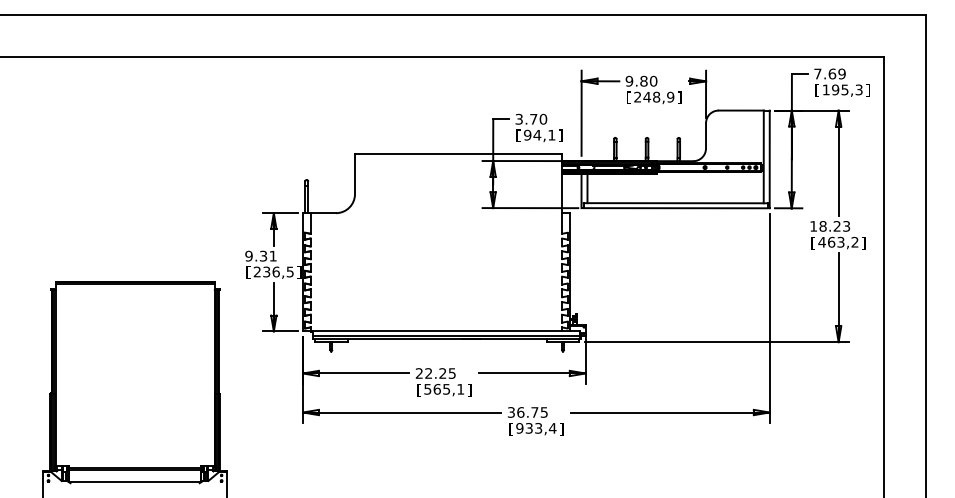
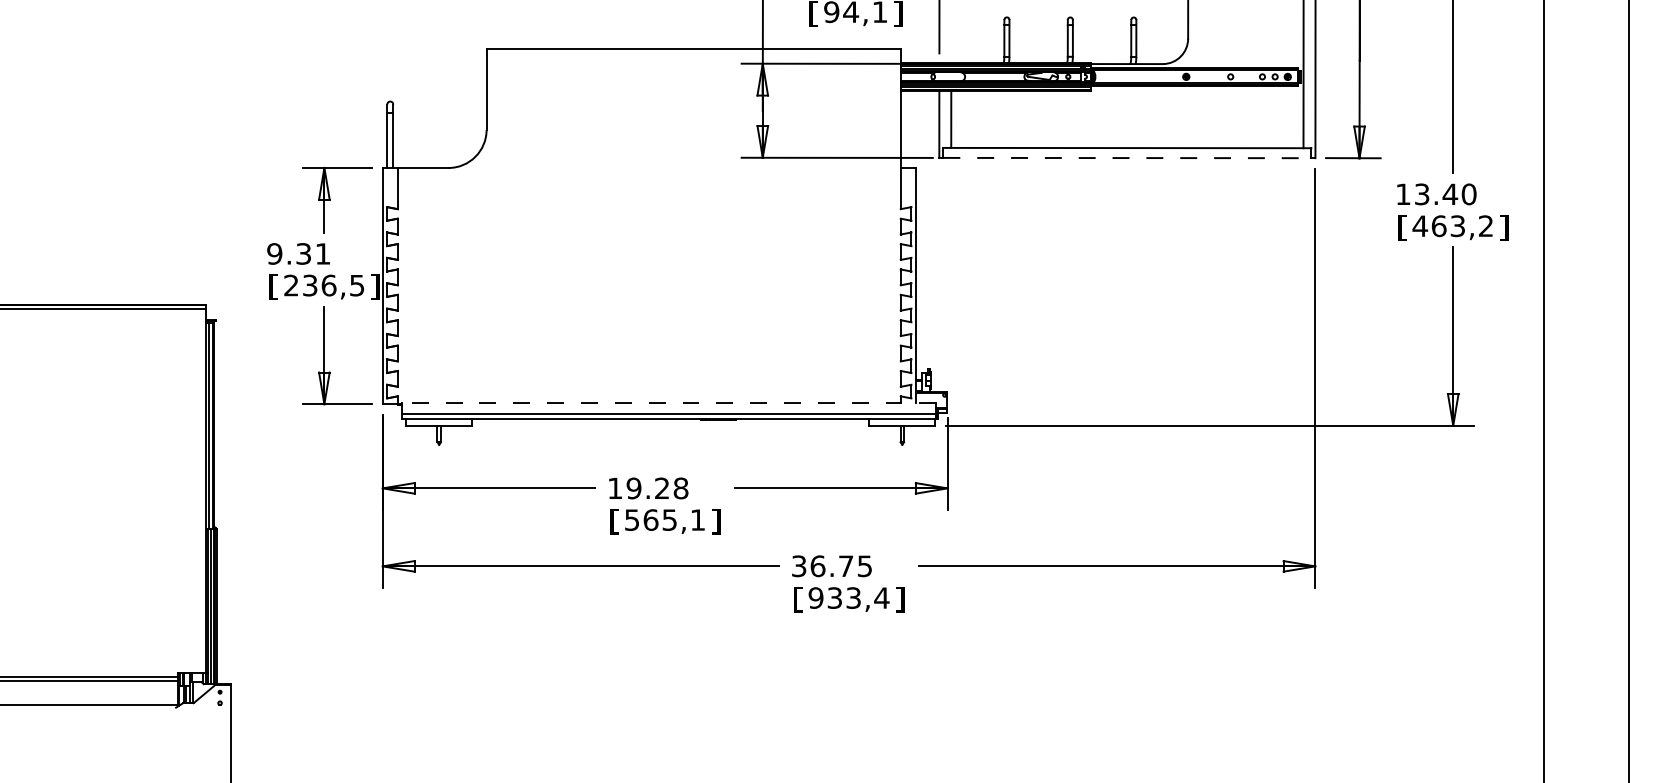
line: (676, 208) -> (1129, 158), solid -> dashed
text: (834, 226) -> (1444, 194), 18.23 -> 13.40
line: (446, 330) -> (669, 402), solid -> dashed
text: (435, 373) -> (647, 488), 22.25 -> 19.28

